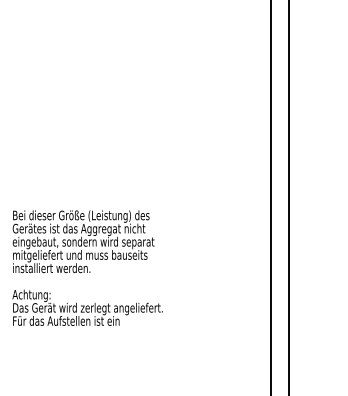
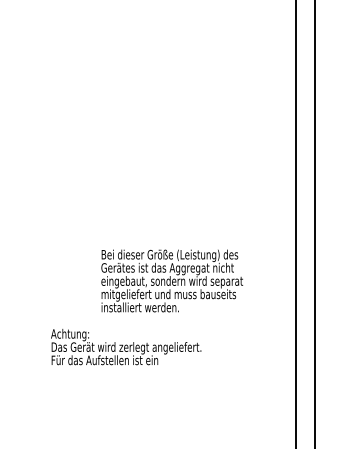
text: (83, 241) -> (172, 280), moved
text: (87, 308) -> (126, 347), moved

